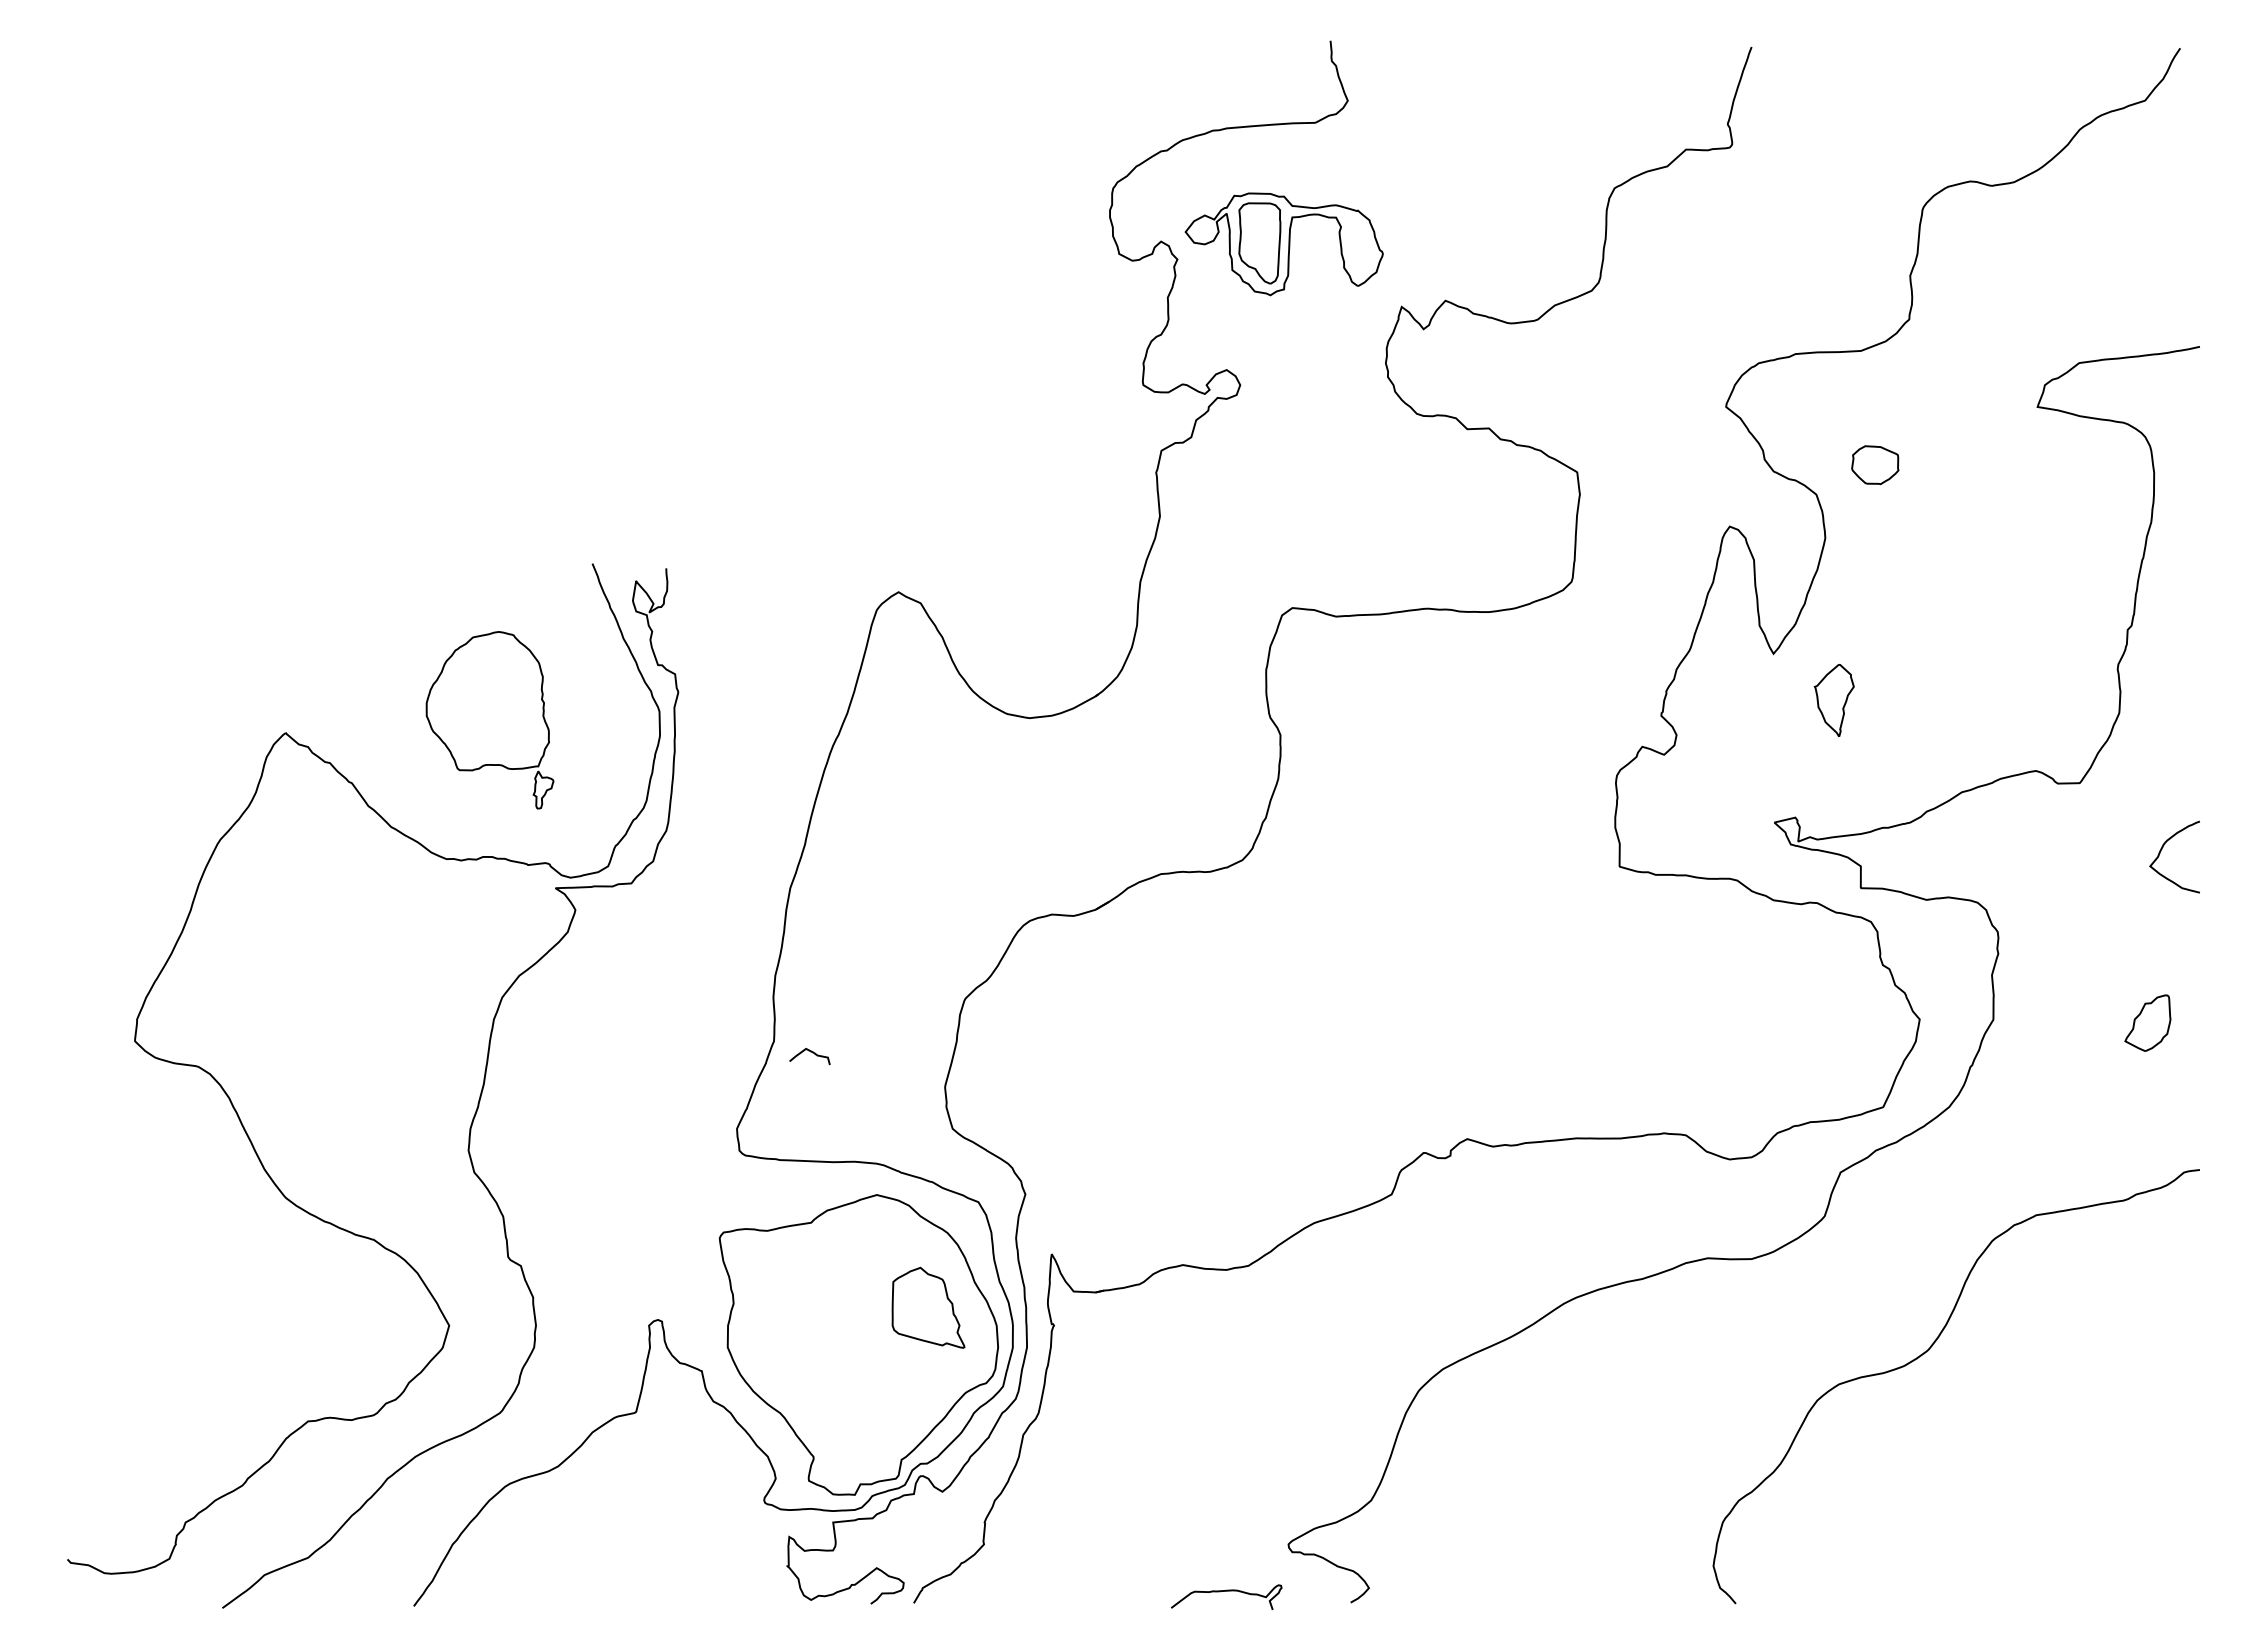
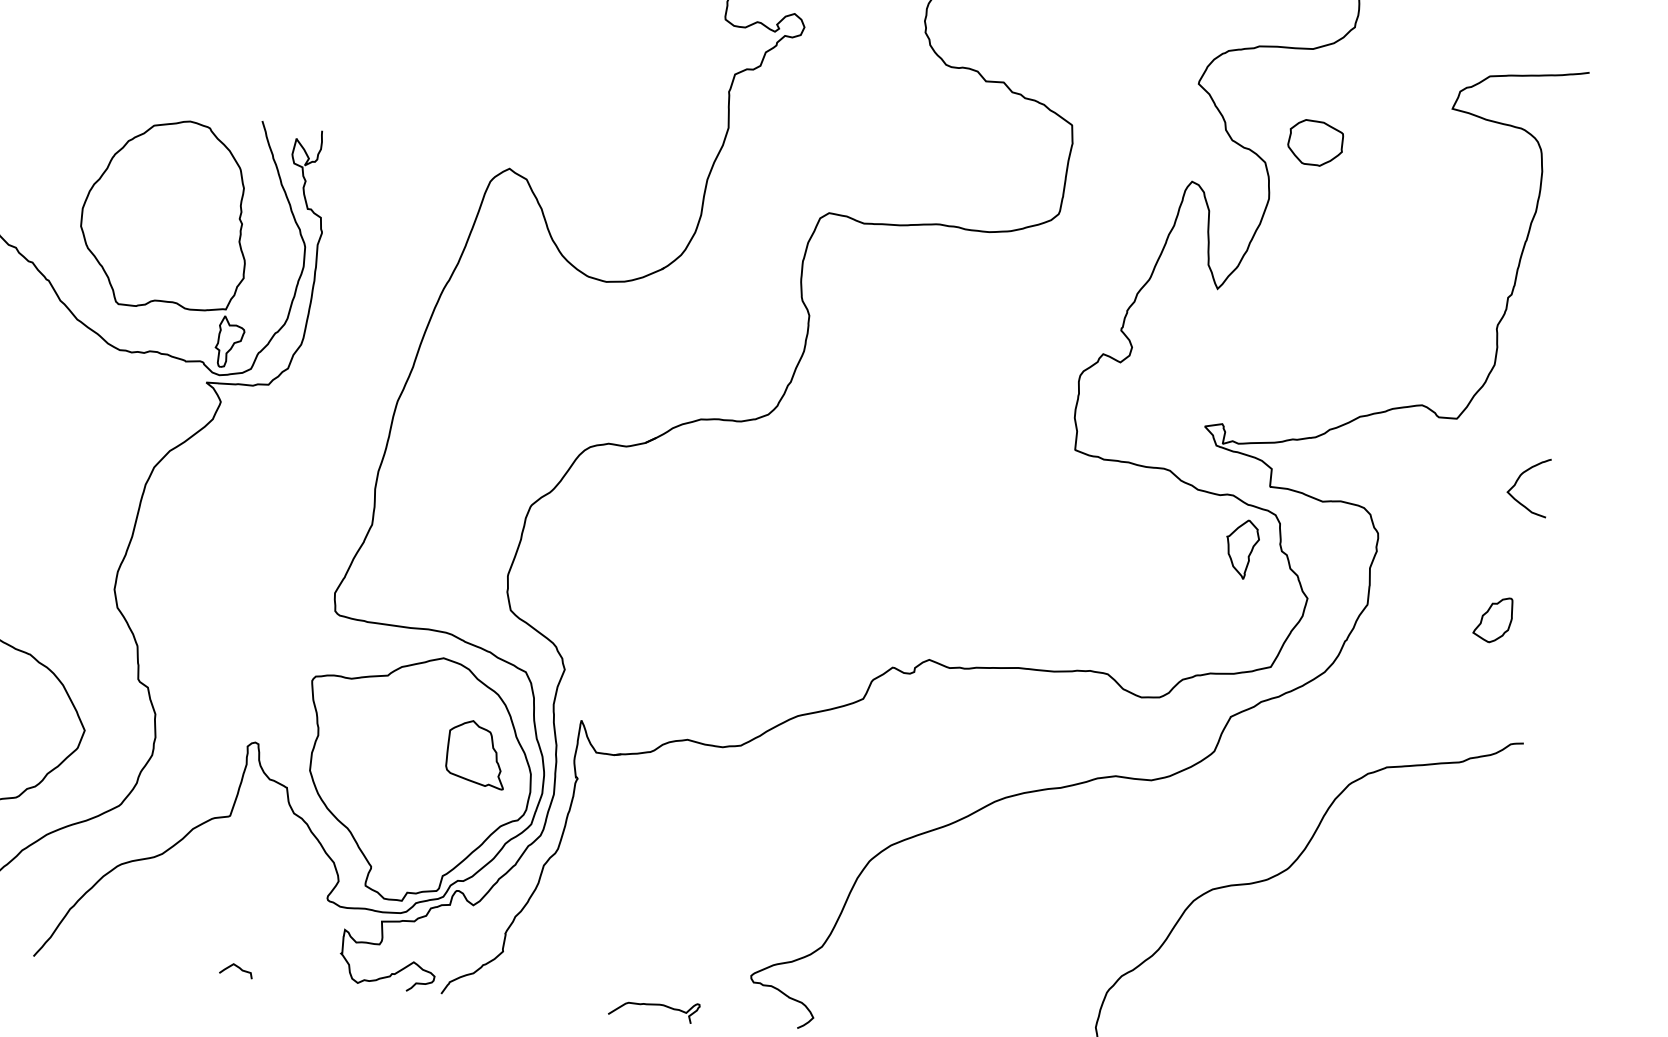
part: (1875, 465) -> (1315, 143), size x1.43
part: (1833, 700) -> (1241, 549), moved
part: (489, 720) -> (165, 240), size x1.67
curve: (810, 1052) -> (237, 967), moved
curve: (1226, 1591) -> (654, 1005), moved

